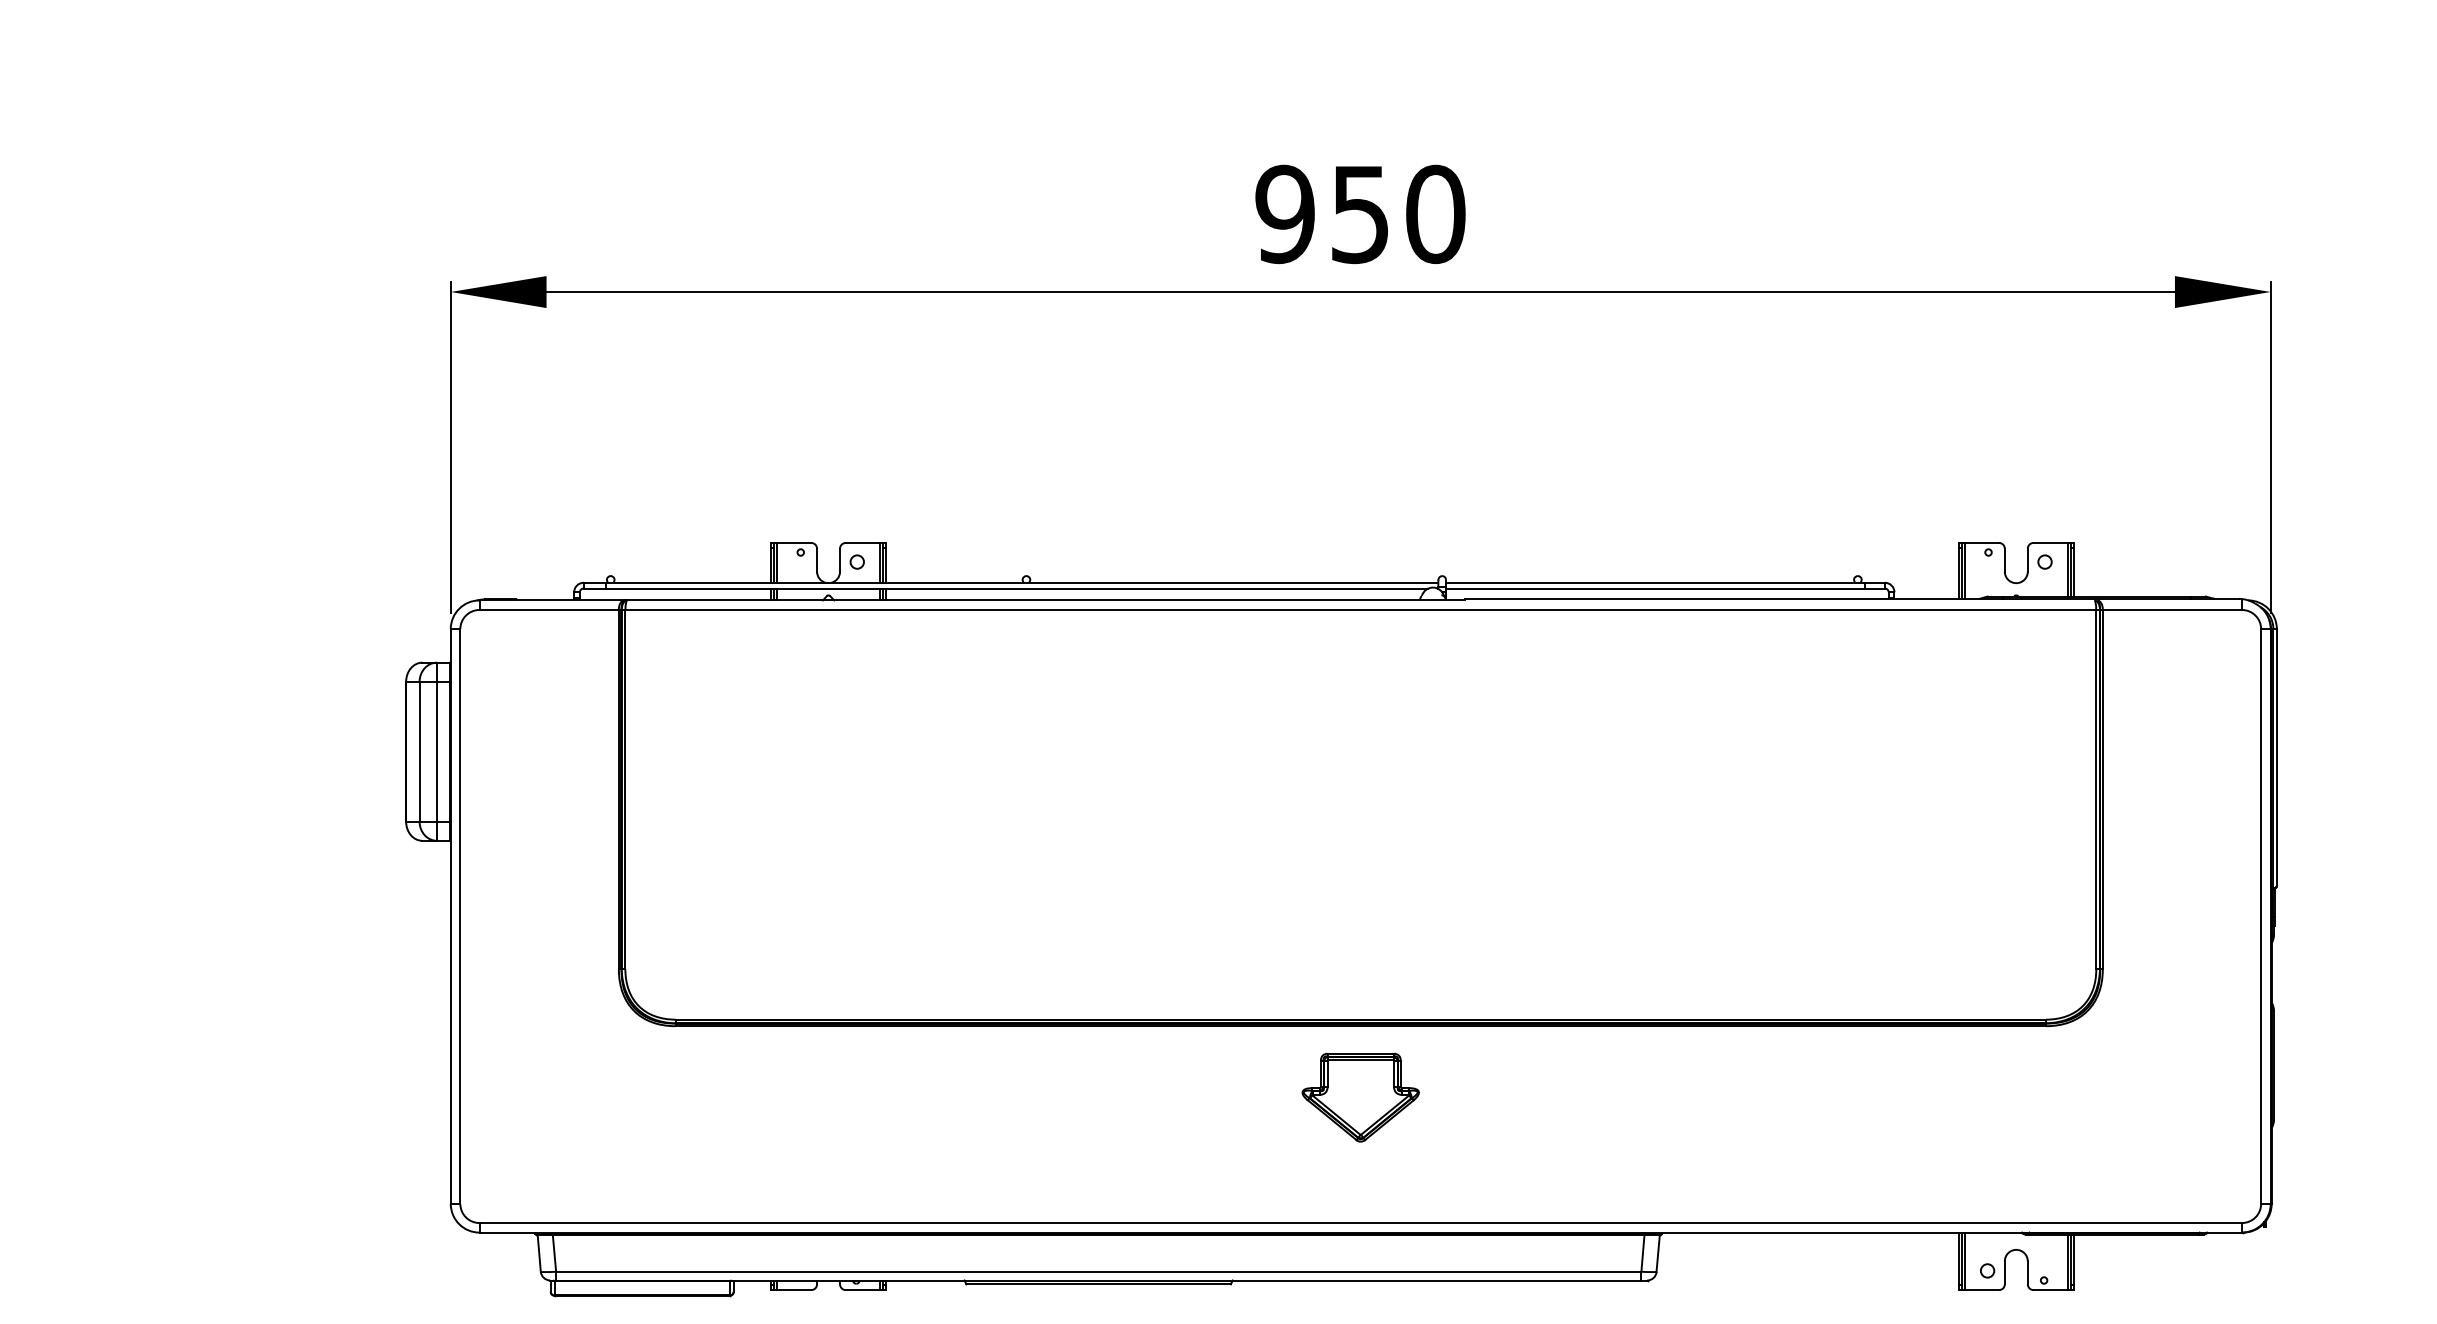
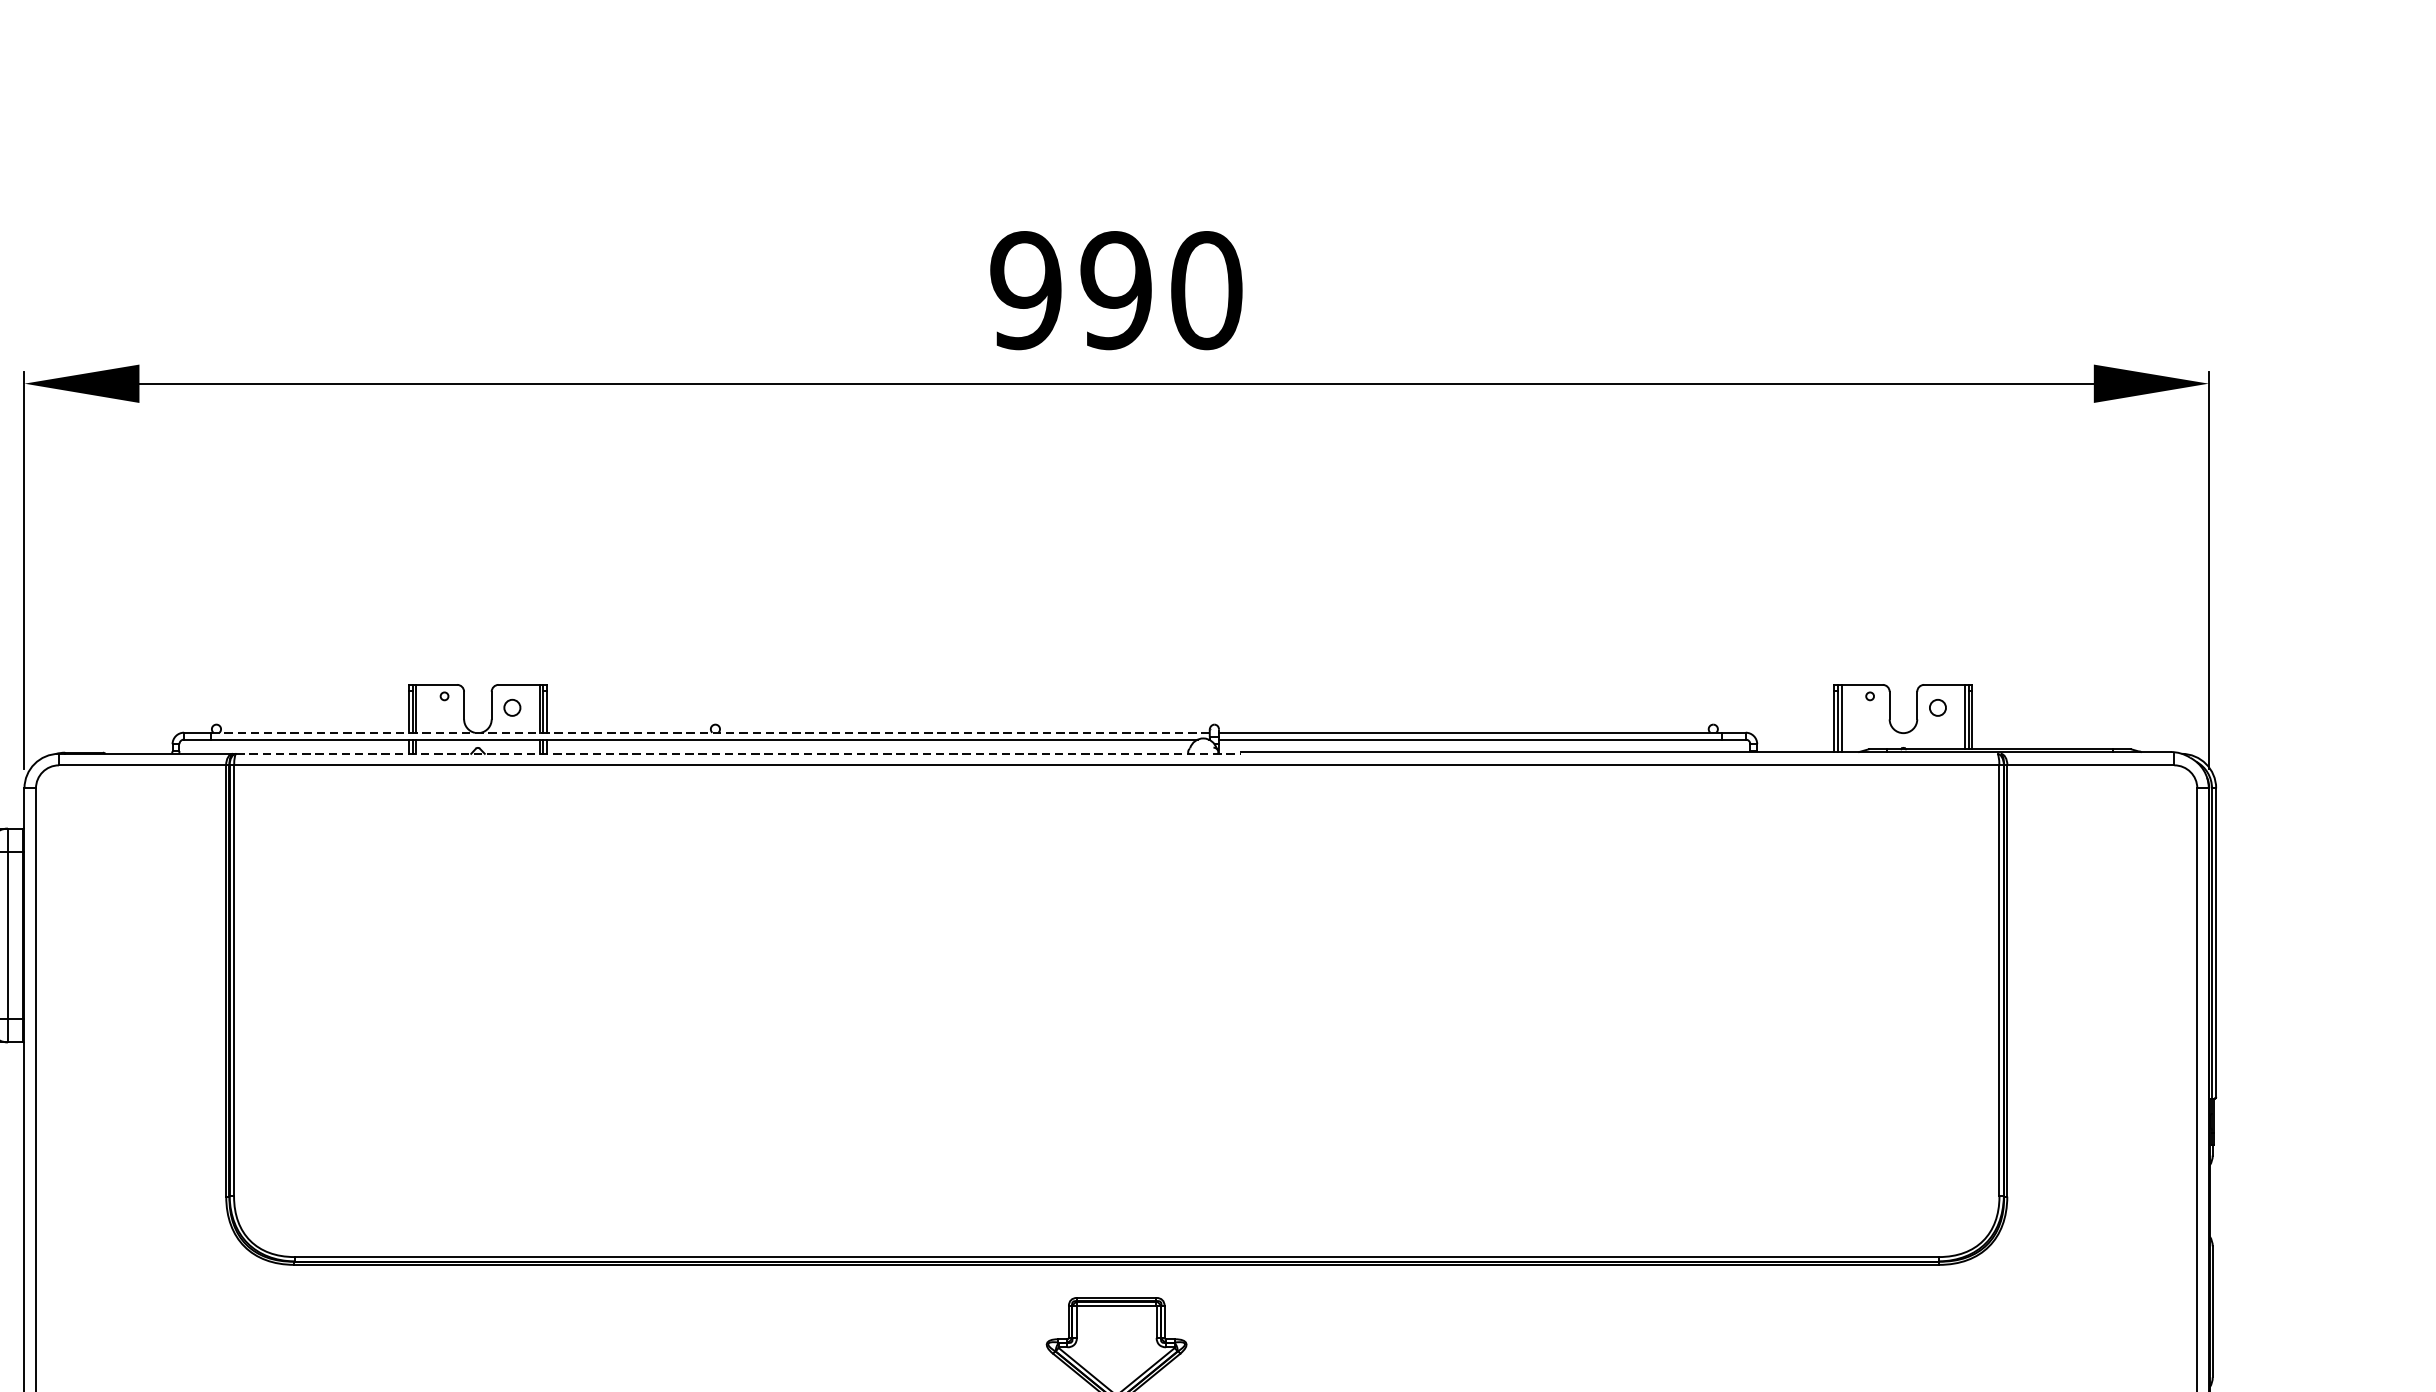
text: (1359, 213) -> (1115, 289), 950 -> 990
line: (1021, 582) -> (709, 732), solid -> dashed
line: (1045, 600) -> (738, 753), solid -> dashed

